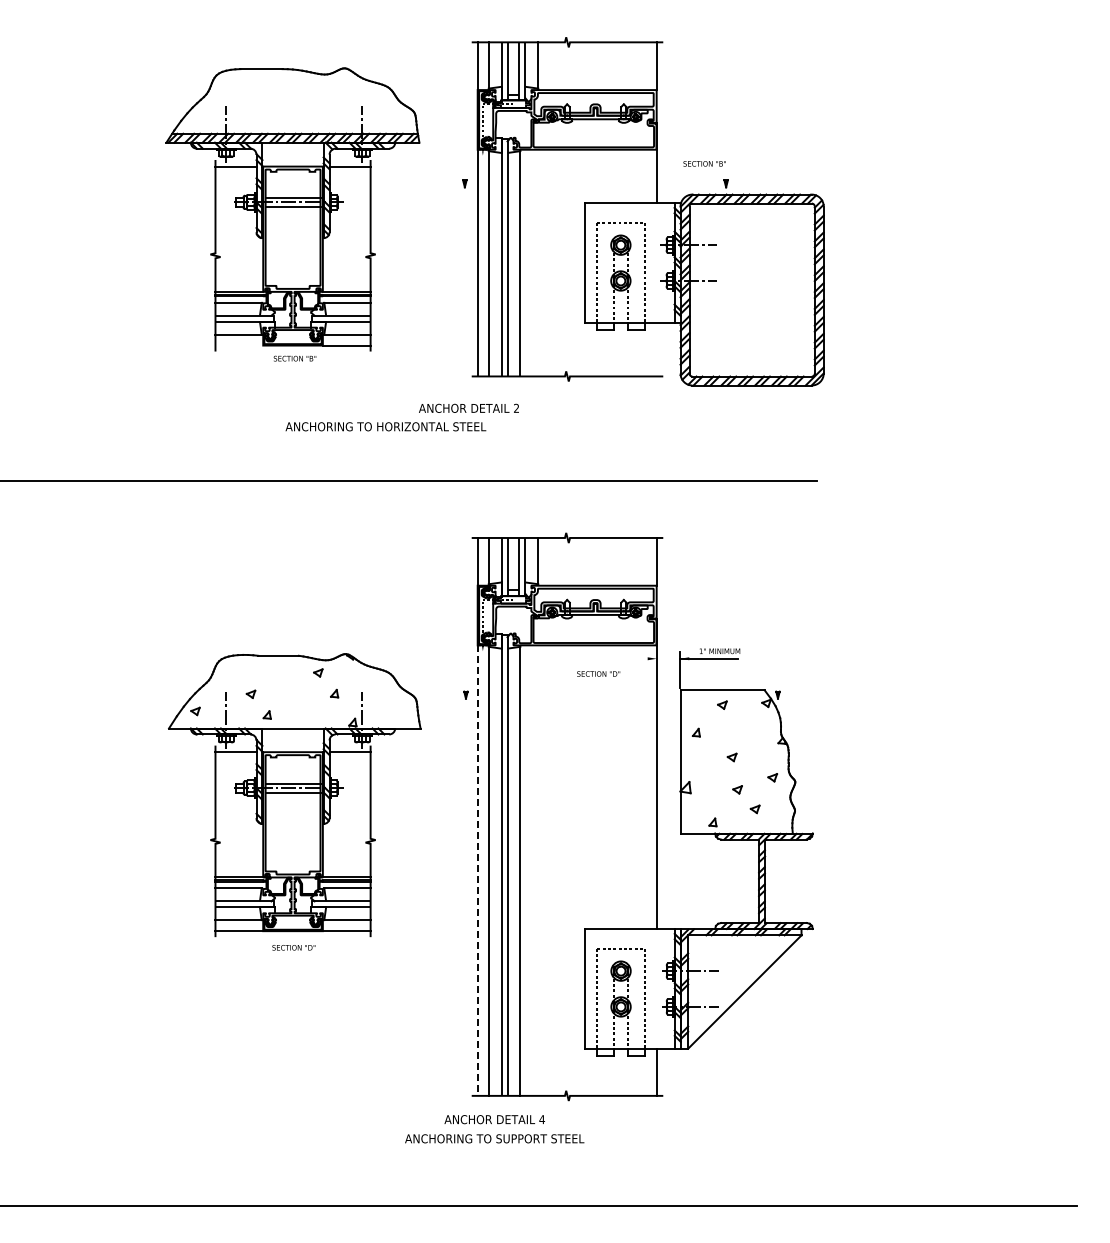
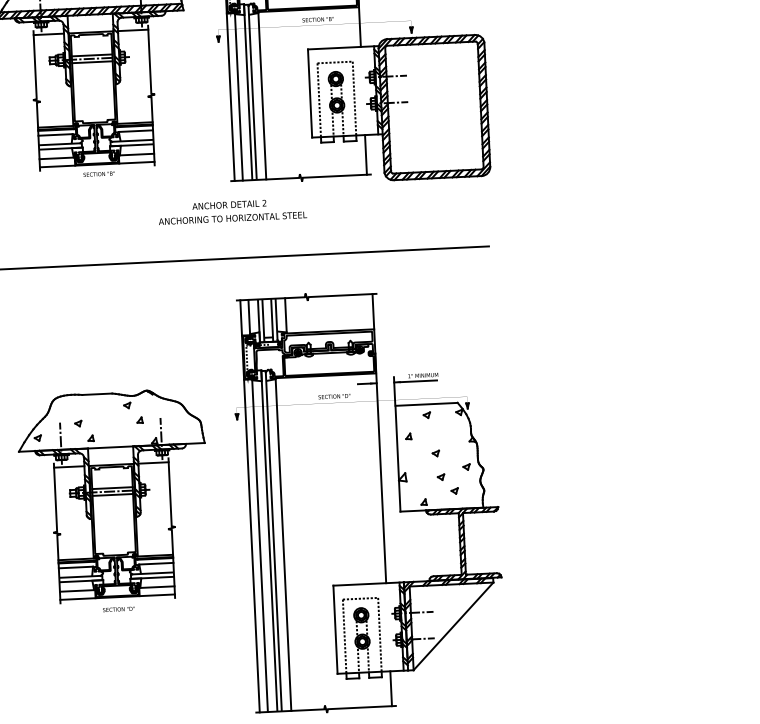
text: (704, 163) -> (318, 19), moved
line: (239, 345) -> (57, 166), added
line: (656, 349) -> (365, 154), added
text: (385, 426) -> (232, 218), moved
line: (643, 658) -> (367, 383), added
line: (477, 871) -> (251, 546), dashed -> solid

